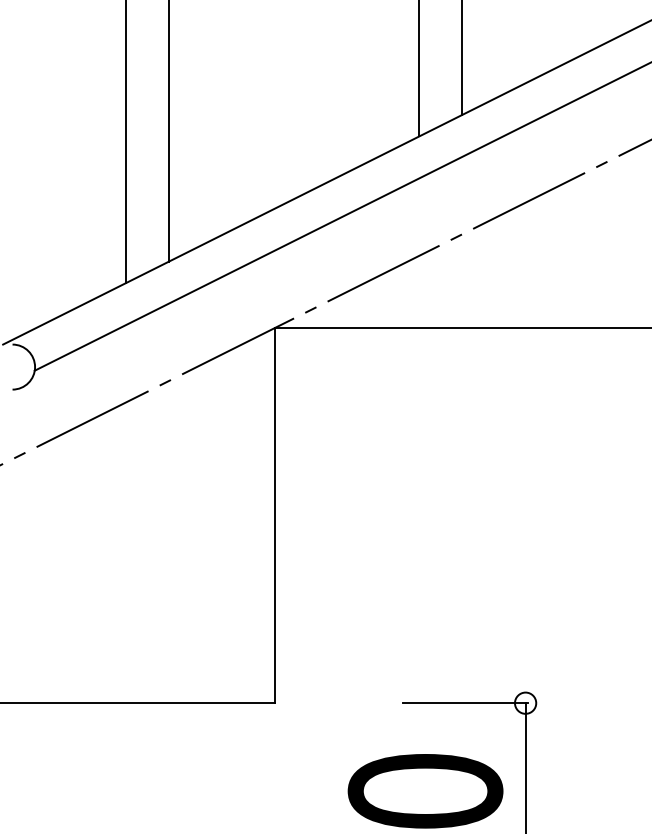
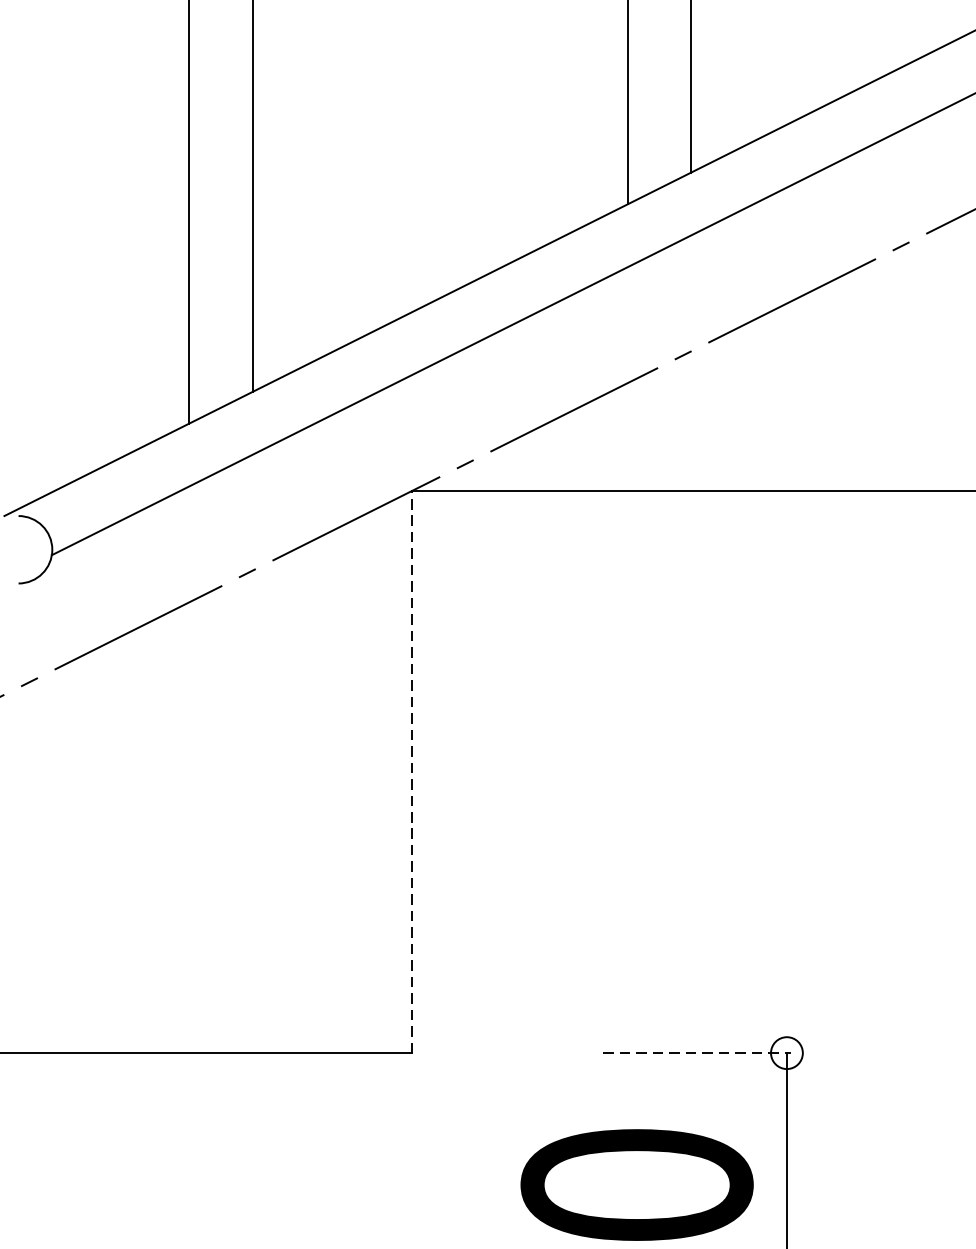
line: (275, 515) -> (412, 772), solid -> dashed
line: (465, 703) -> (696, 1053), solid -> dashed

